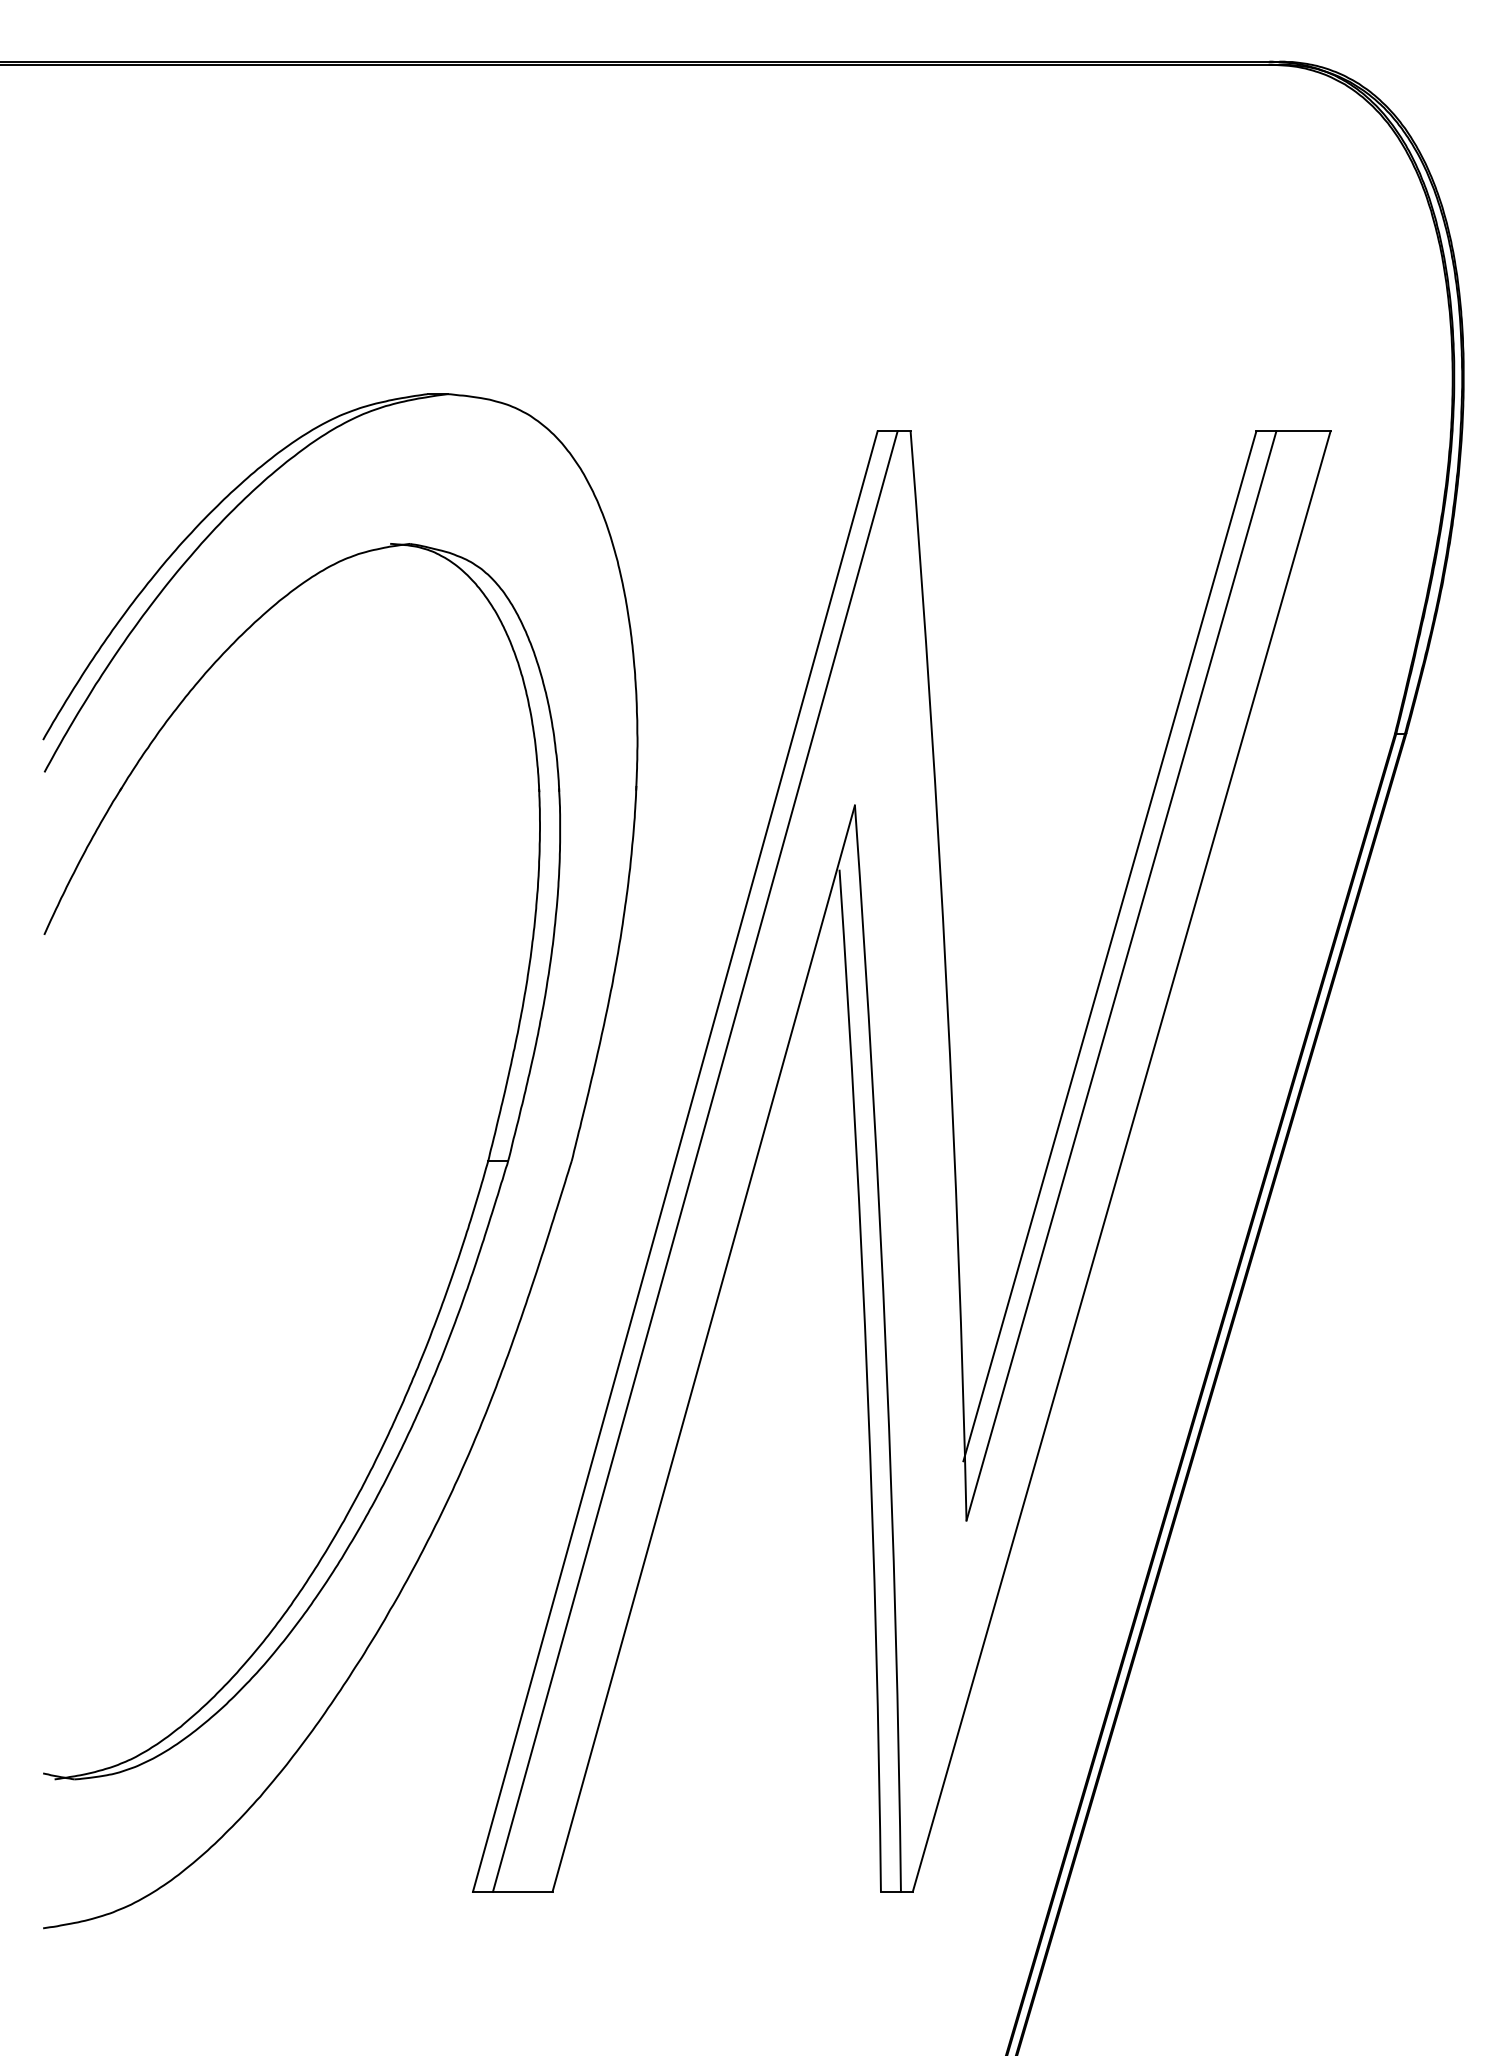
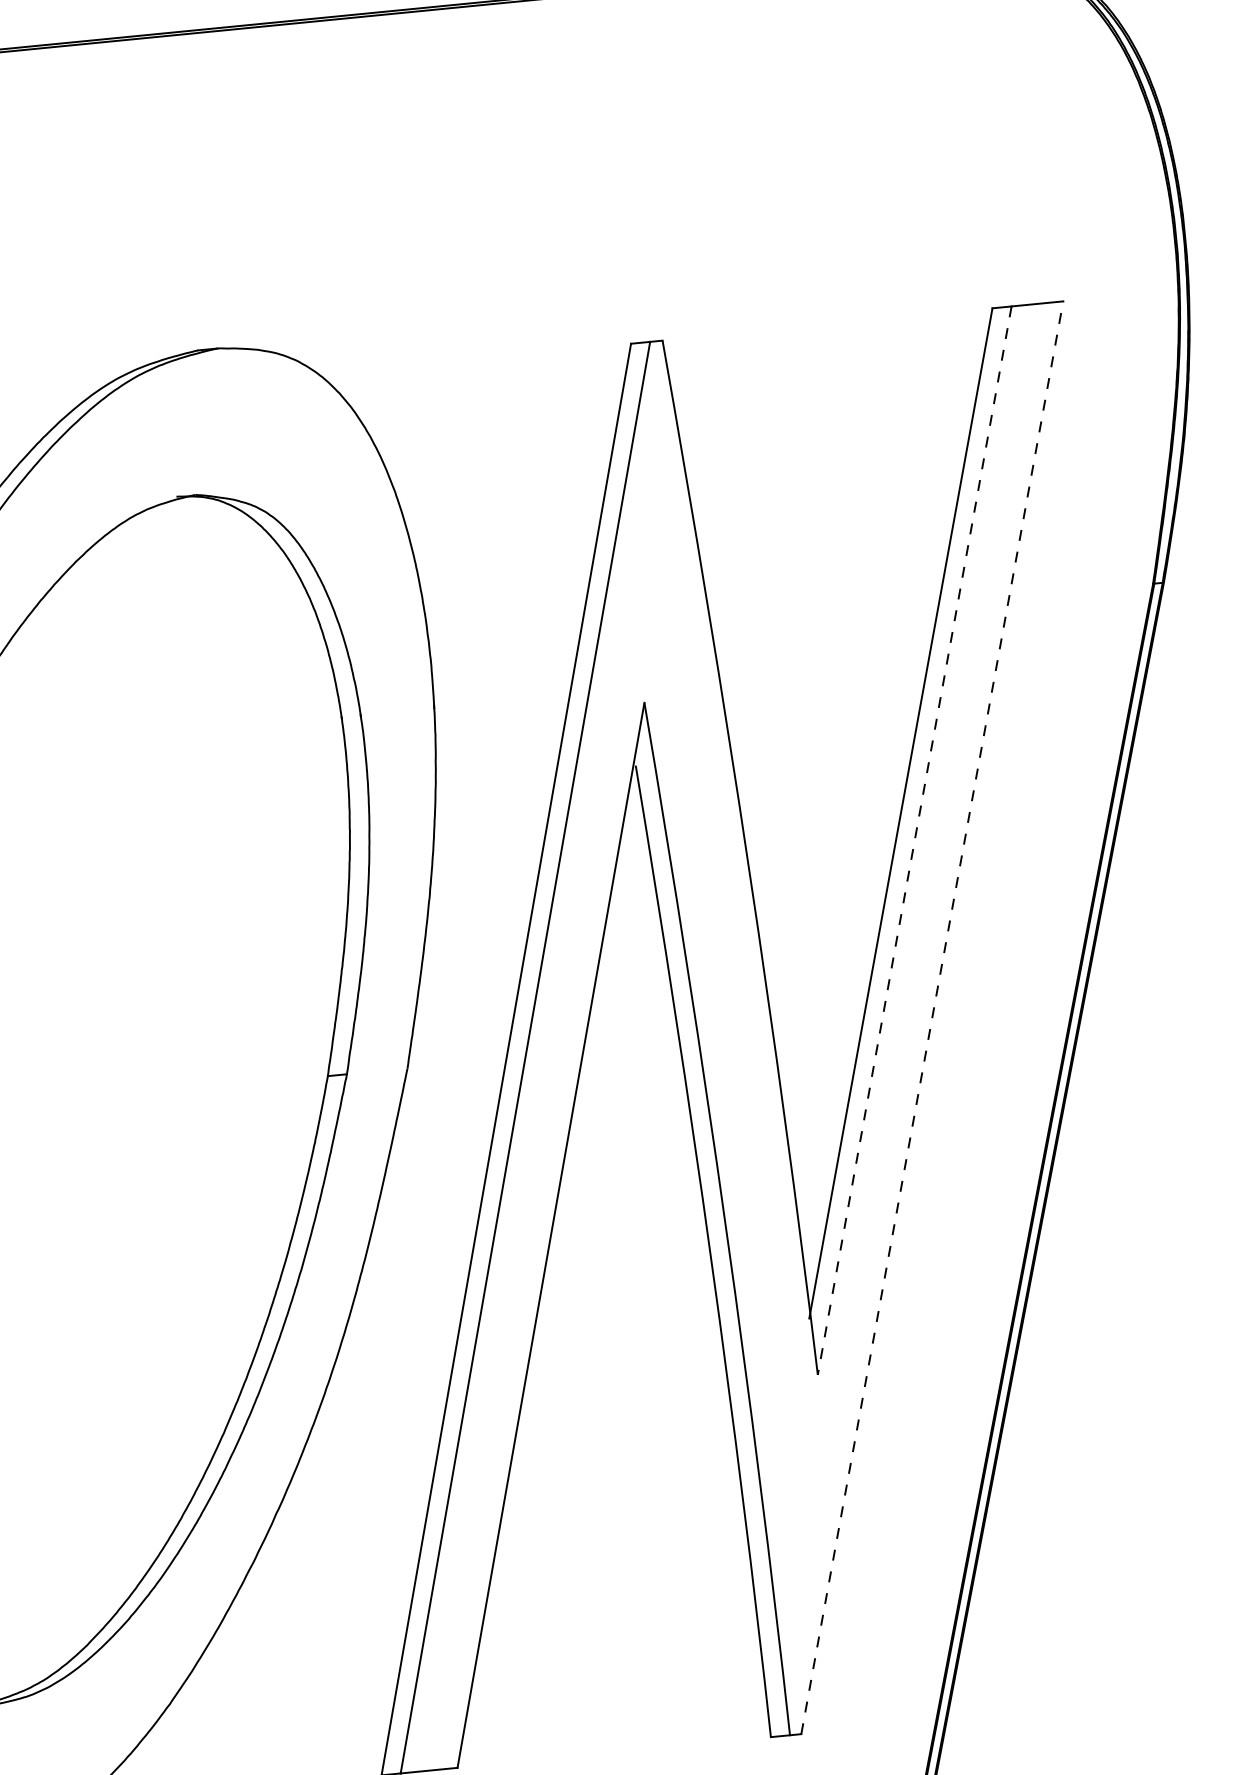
line: (1121, 976) -> (914, 841), solid -> dashed
line: (1121, 1161) -> (932, 1017), solid -> dashed

